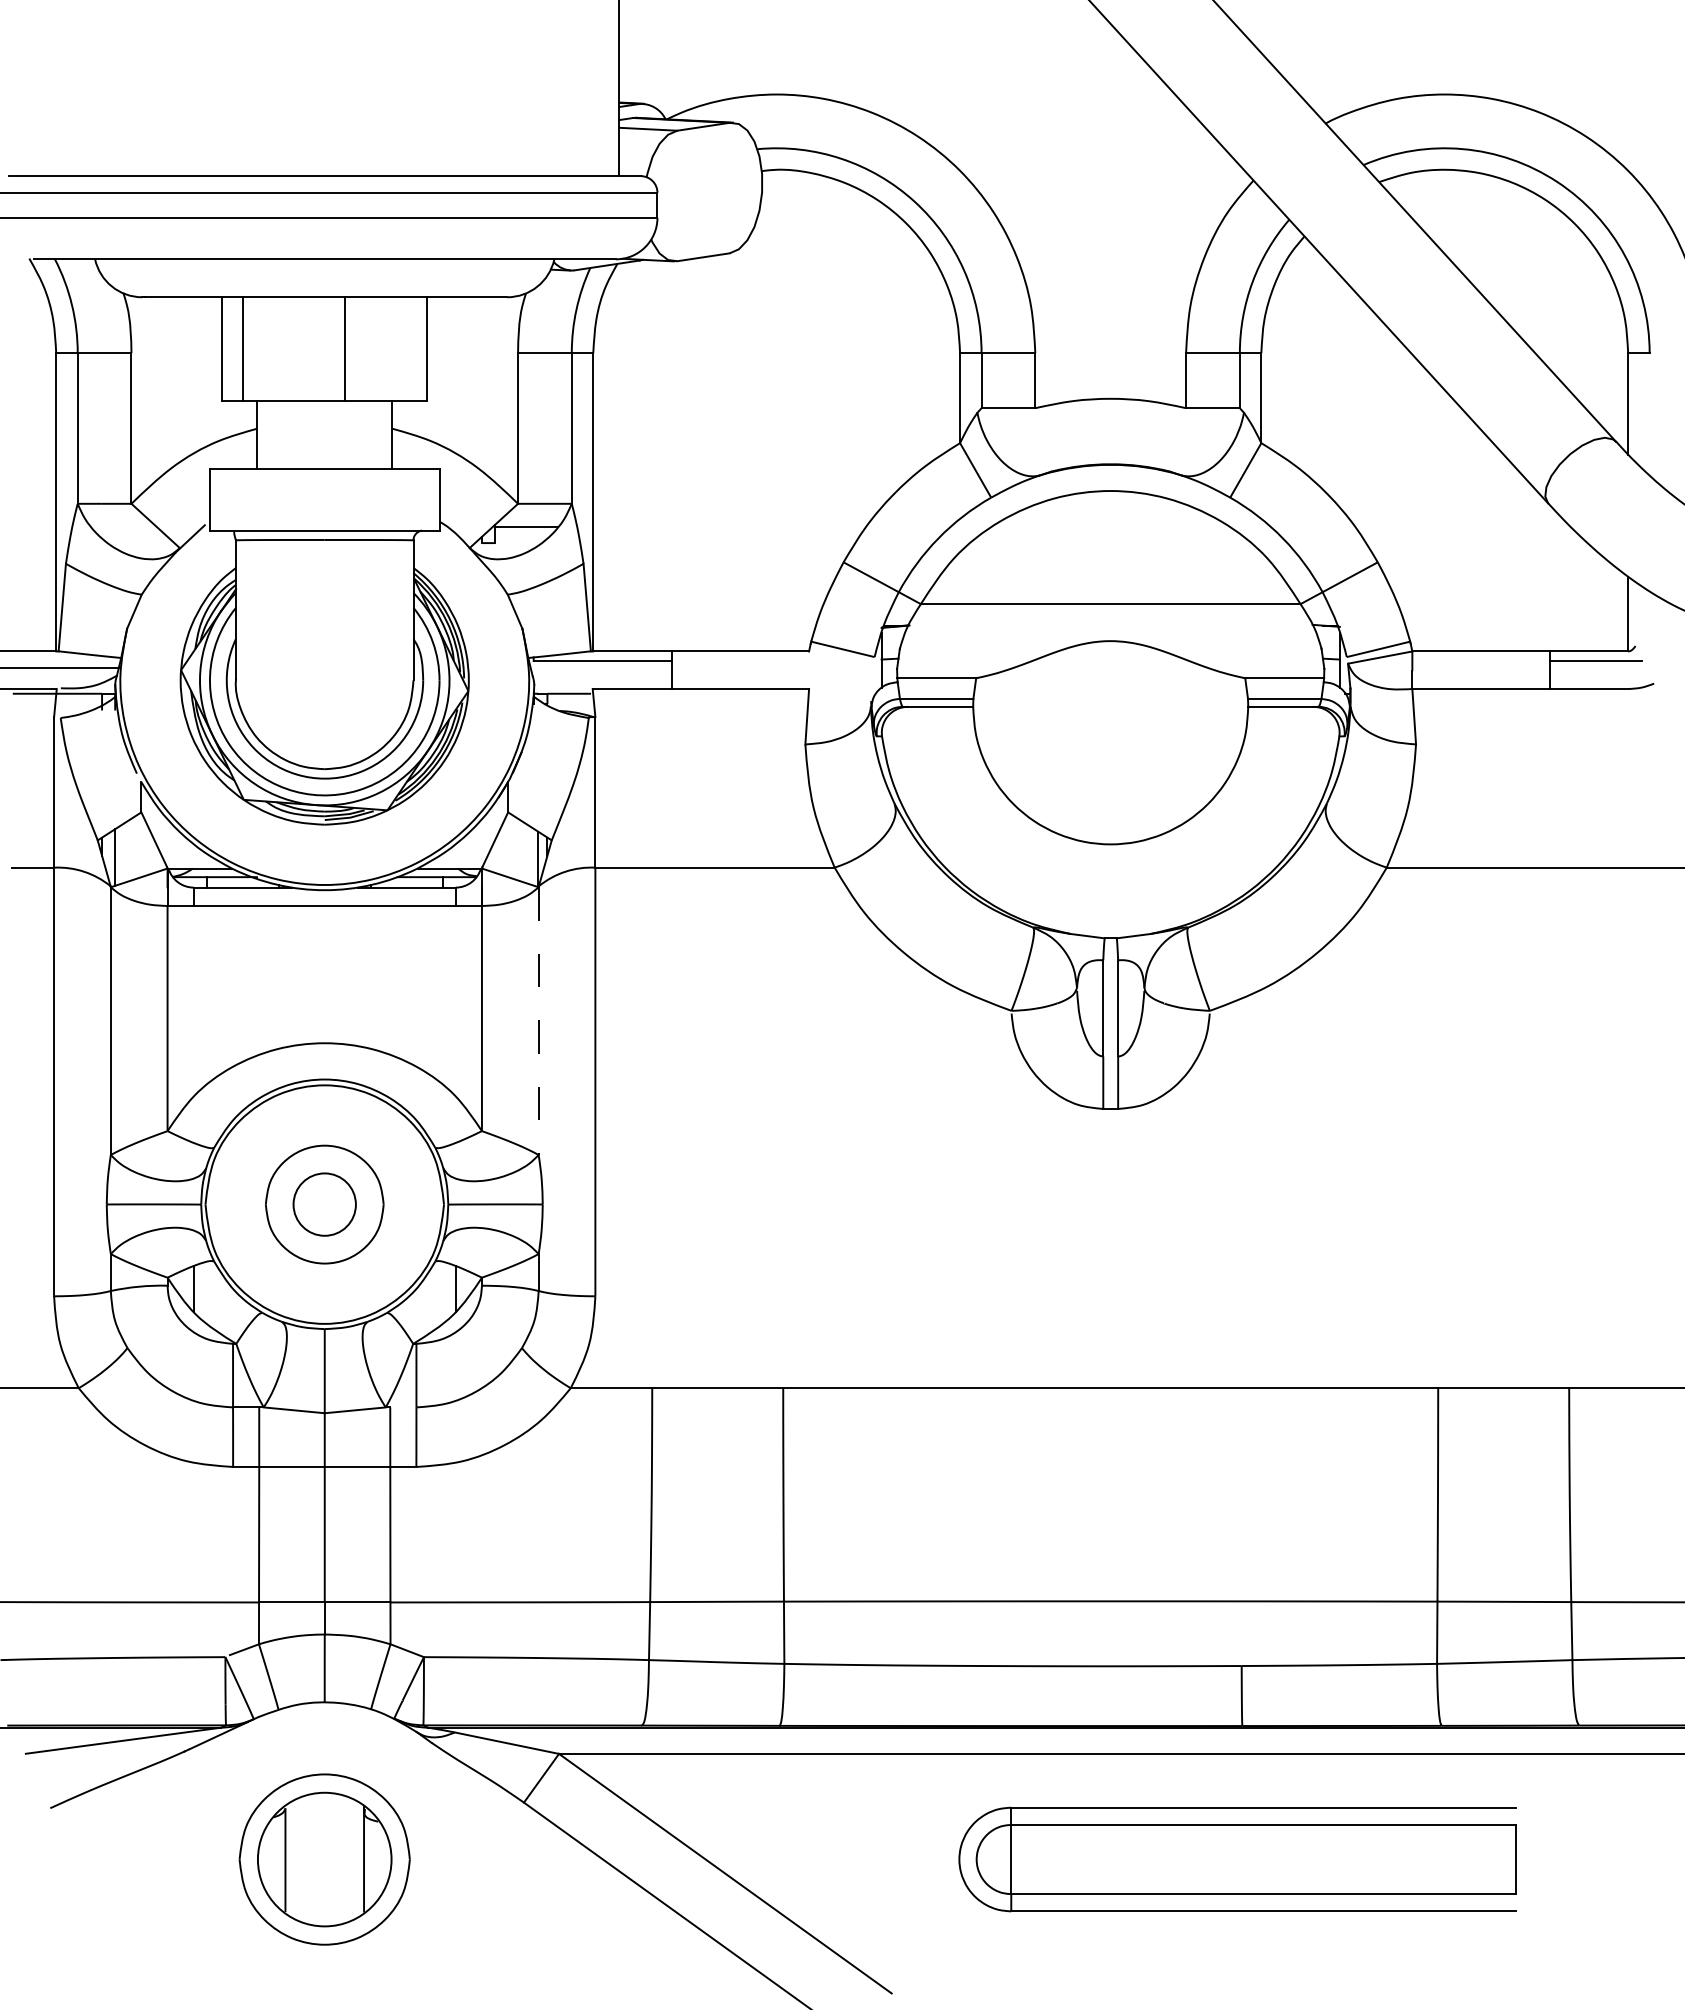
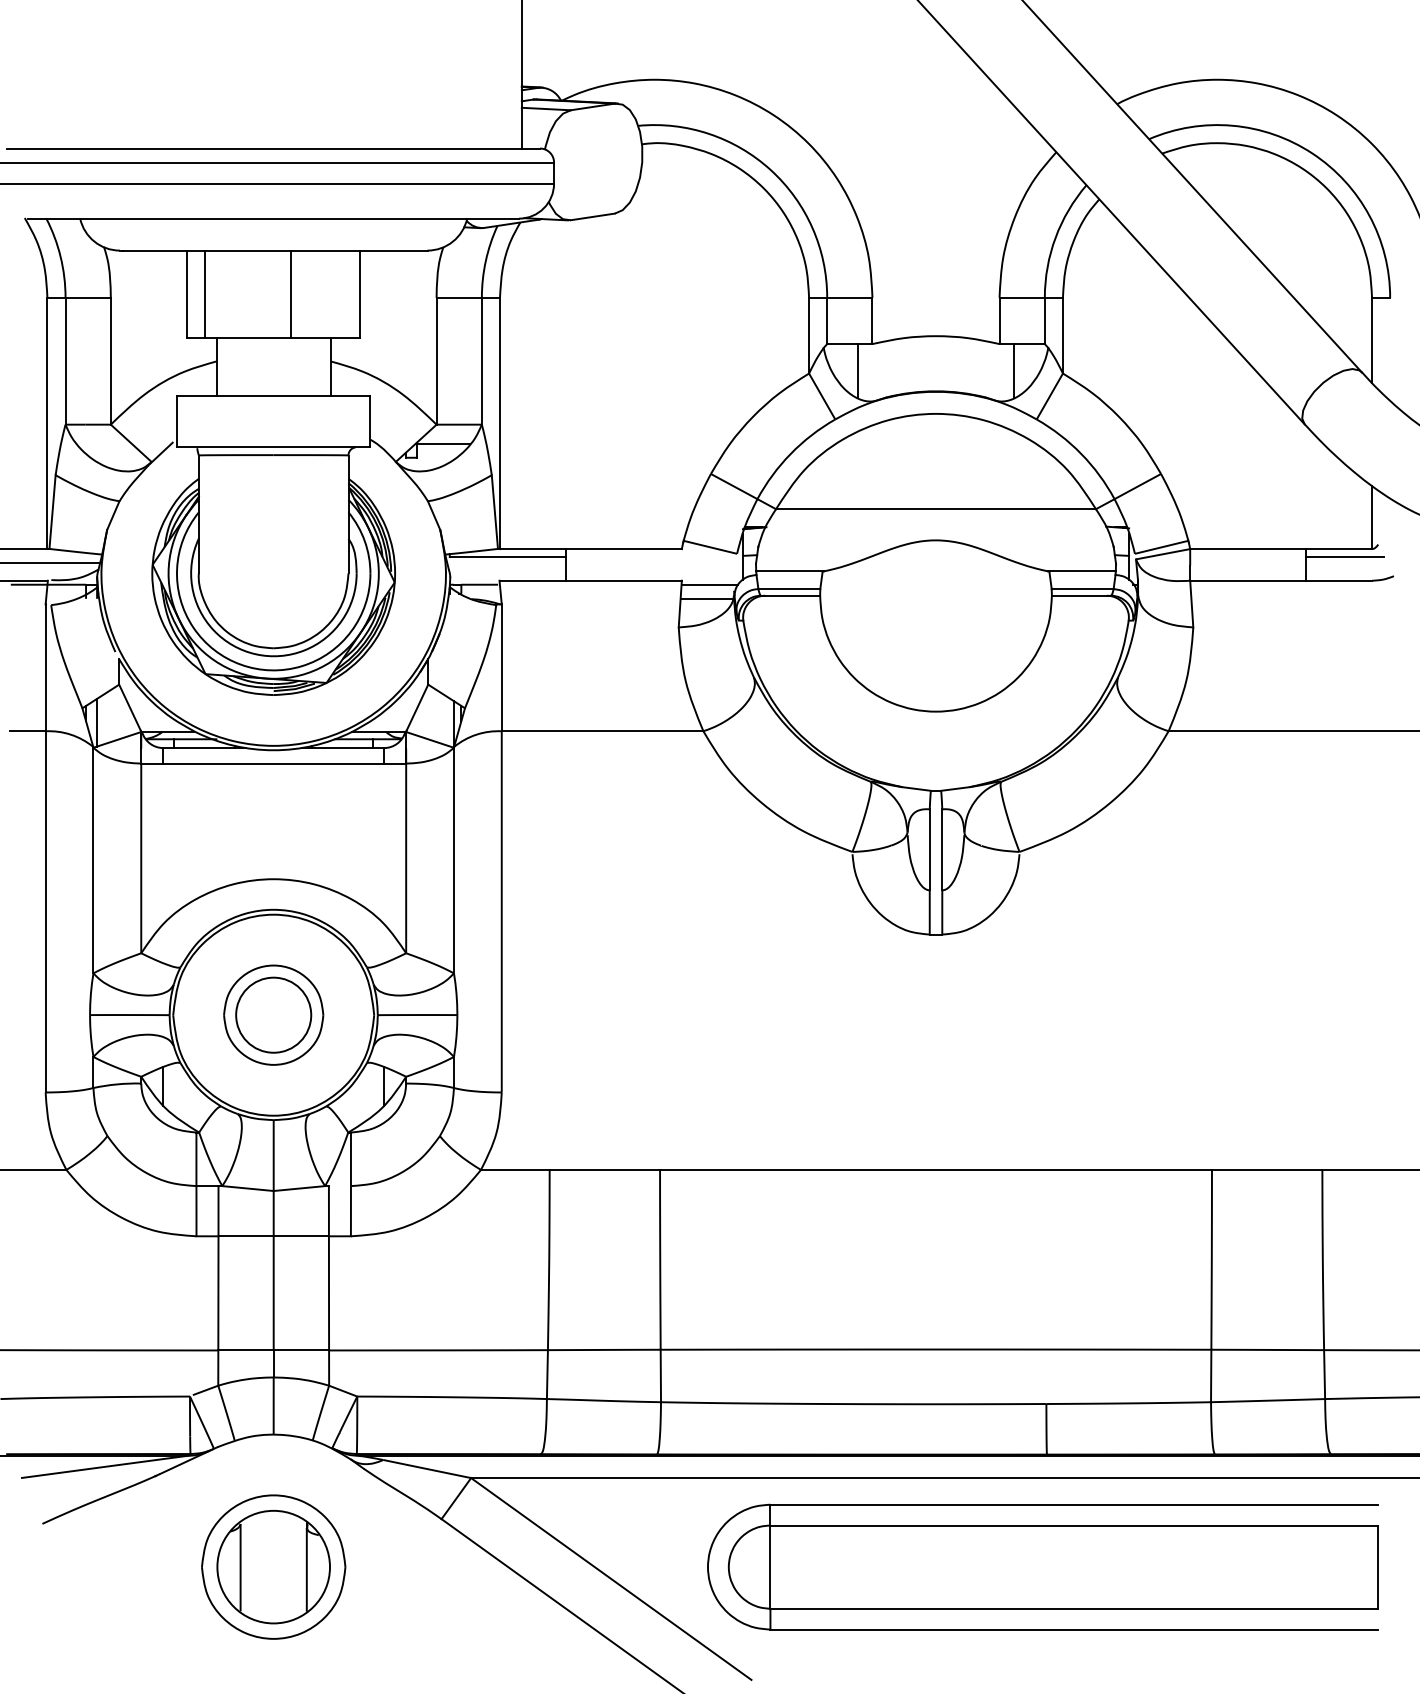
line: (1018, 440) -> (858, 371), added
line: (1202, 440) -> (1013, 371), added
line: (841, 693) -> (709, 584), added
line: (838, 710) -> (706, 598), added
line: (538, 1021) -> (453, 860), dashed -> solid
circle: (324, 1203) -> (273, 1014), size x1.43
part: (1237, 1858) -> (1042, 1566), size x1.43

